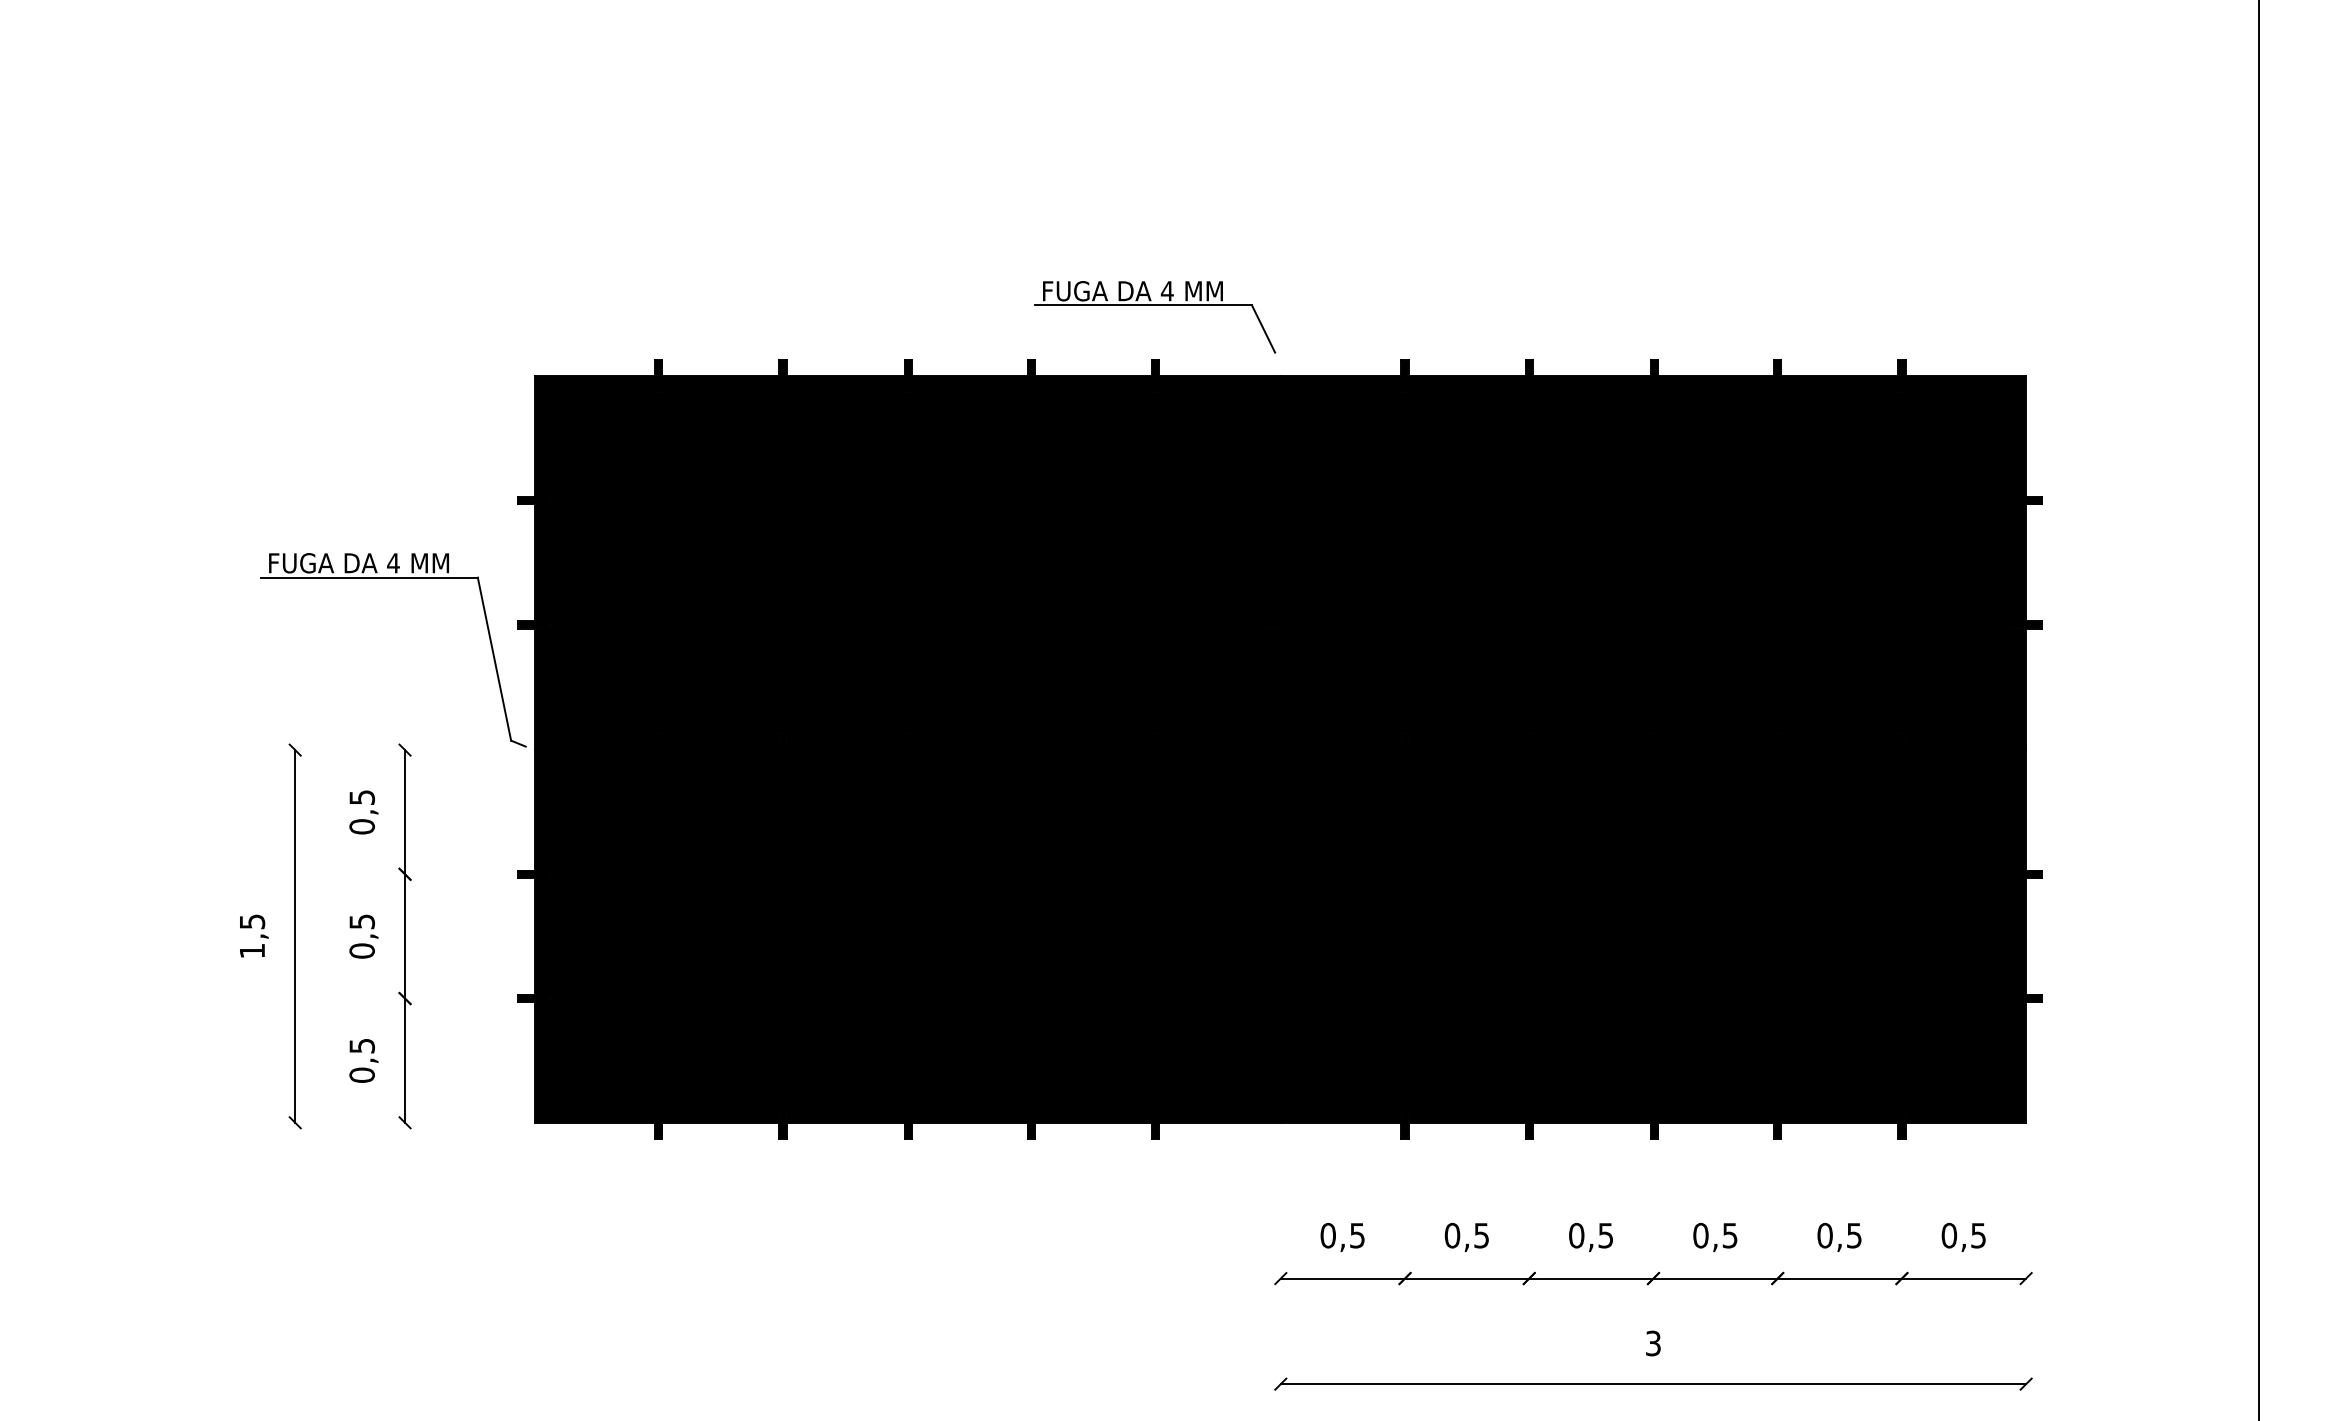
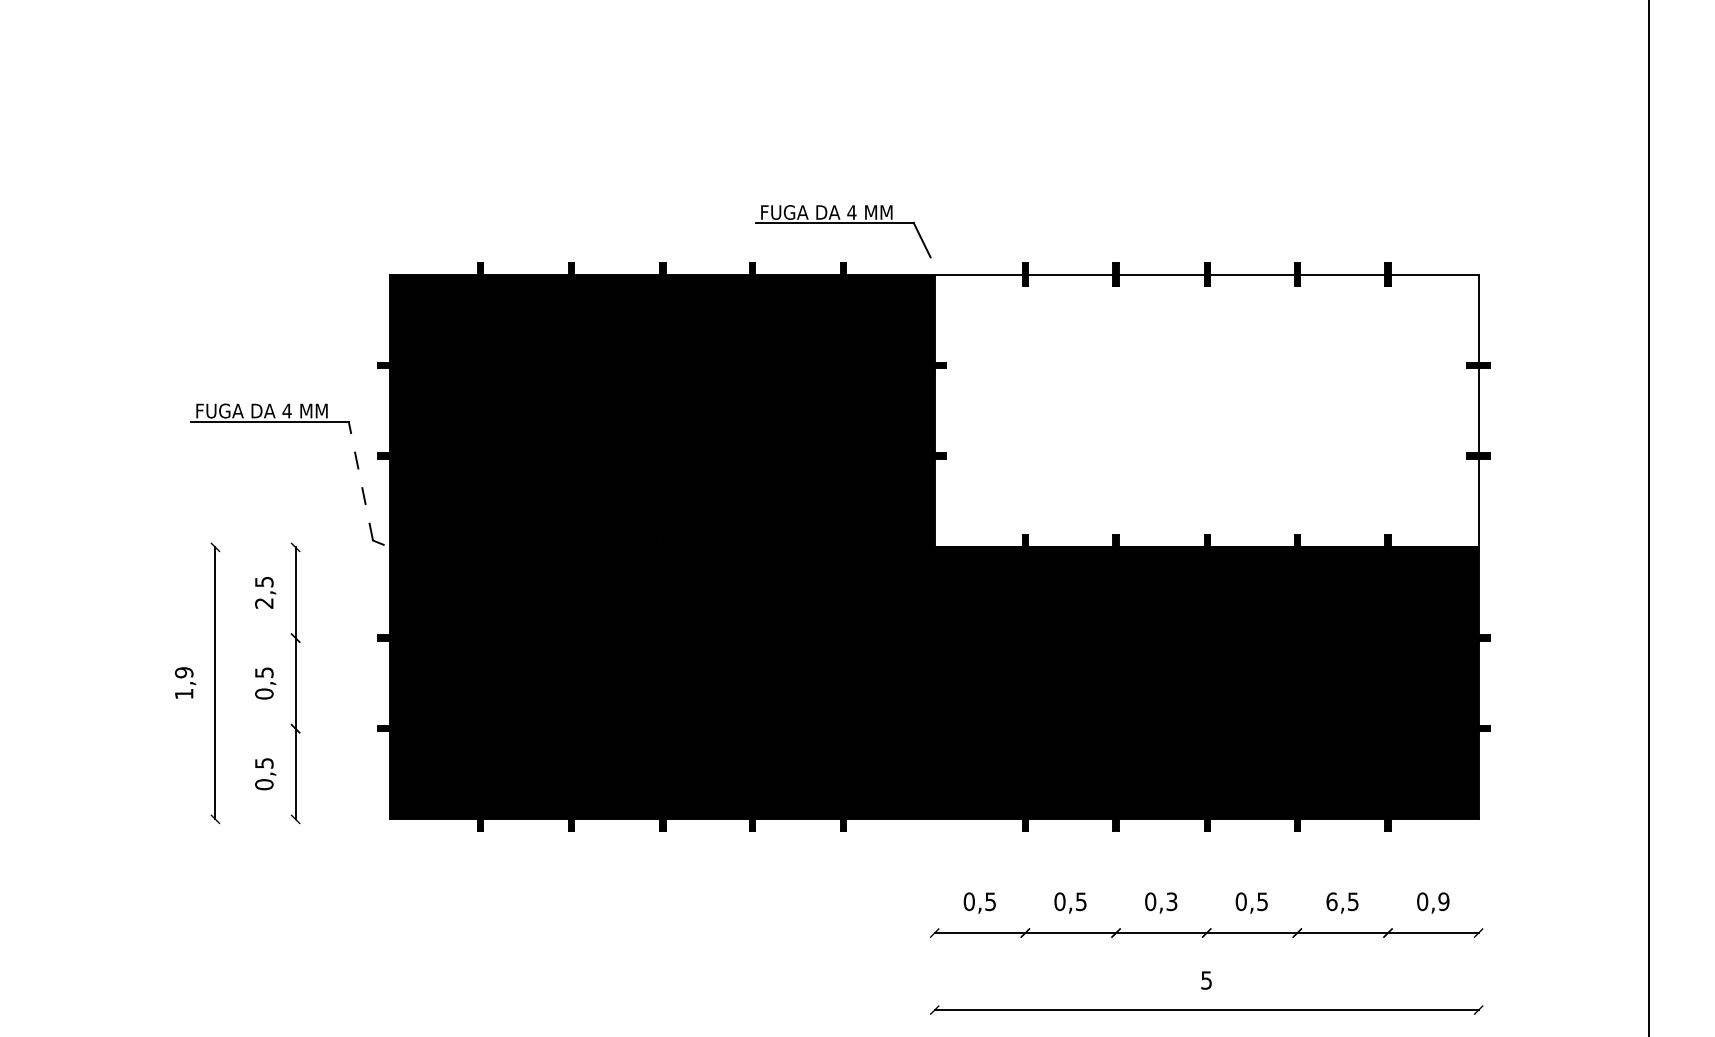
fill: (1653, 562) -> (1206, 410), removed
line: (493, 659) -> (360, 481), solid -> dashed
text: (362, 825) -> (264, 602), 0,5 -> 2,5
text: (251, 921) -> (183, 672), 1,5 -> 1,9
text: (1606, 1235) -> (1172, 901), 0,5 -> 0,3
text: (1824, 1235) -> (1331, 901), 0,5 -> 6,5
text: (1977, 1235) -> (1443, 901), 0,5 -> 0,9
text: (1653, 1342) -> (1206, 979), 3 -> 5

